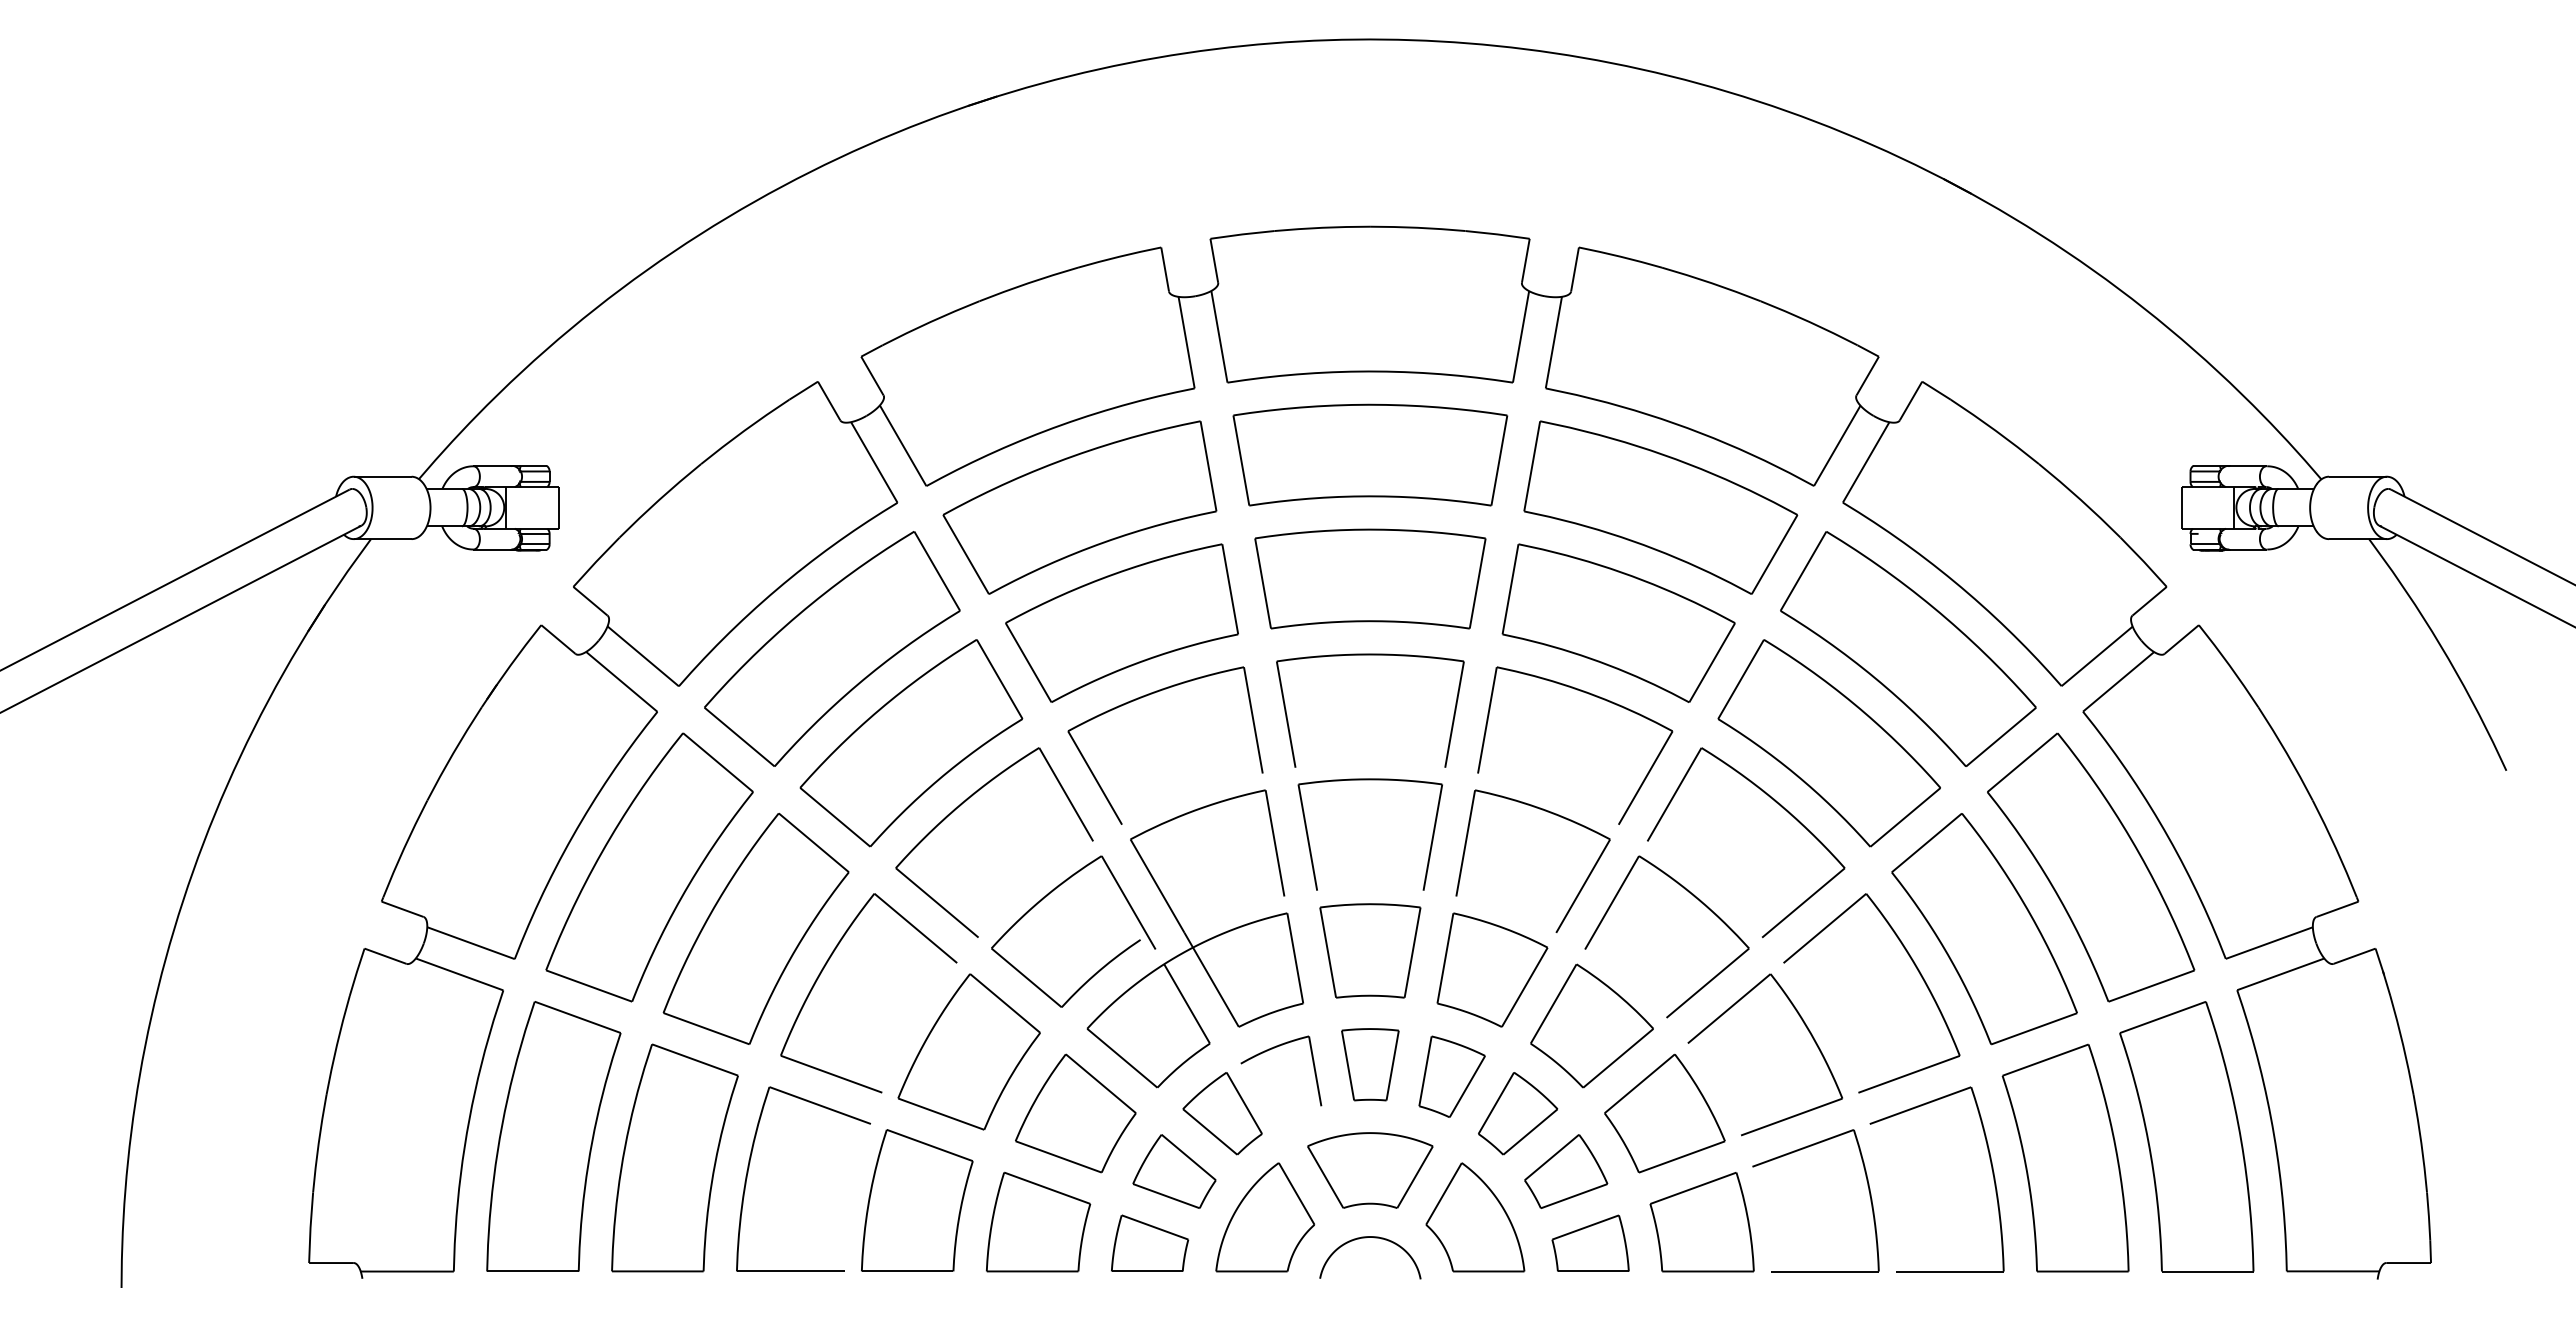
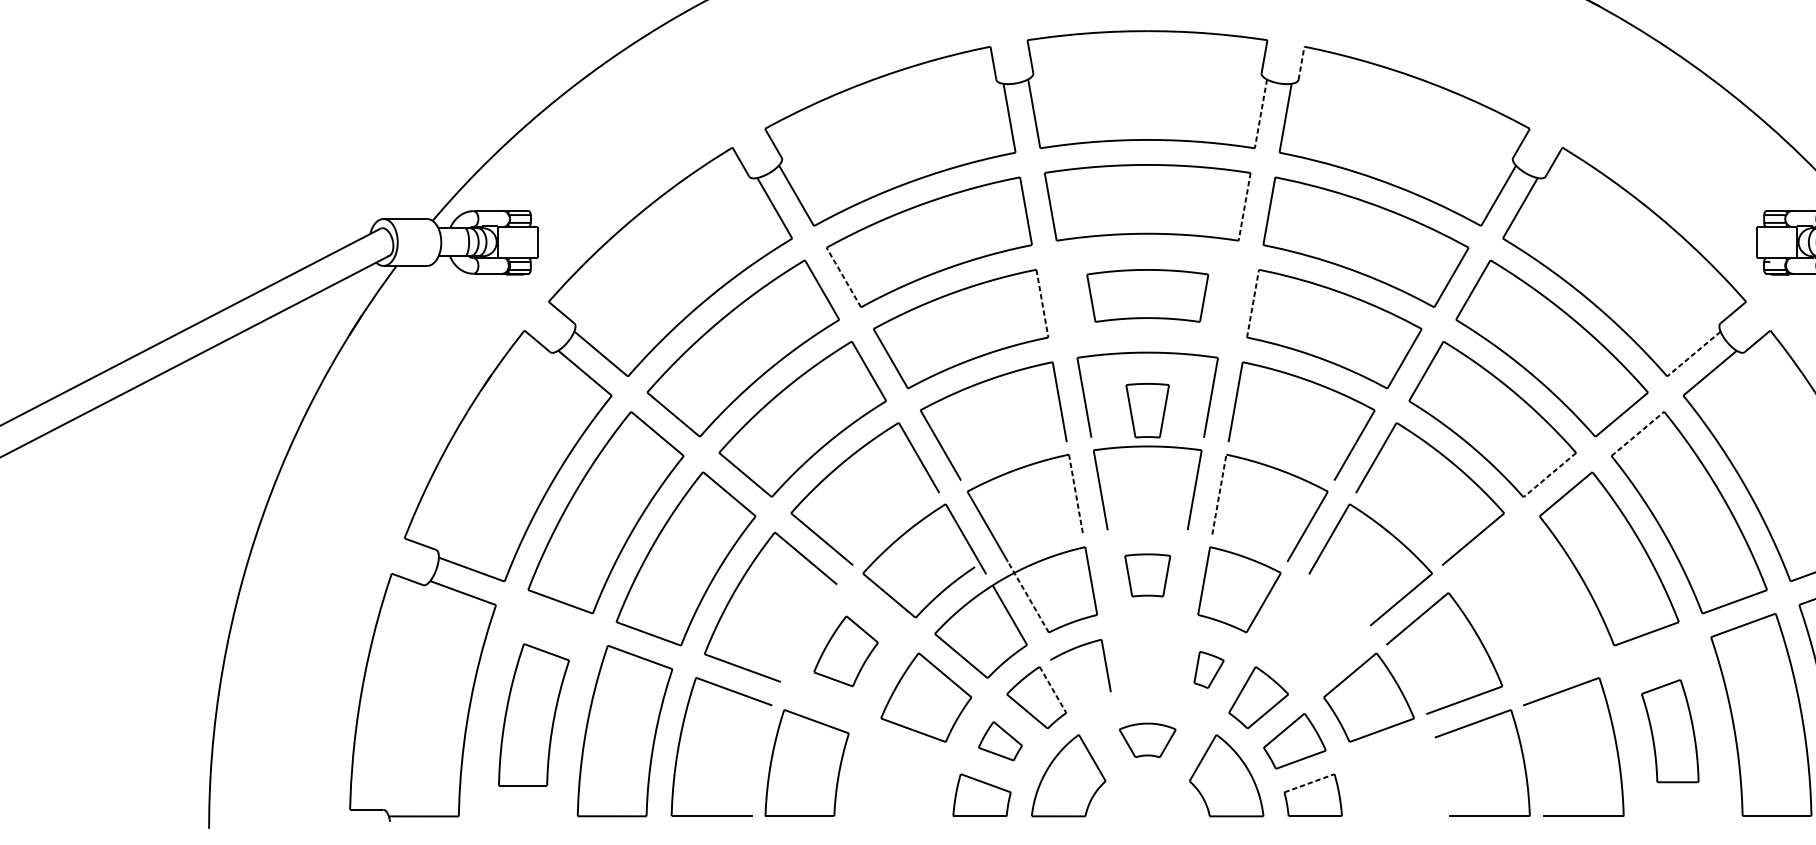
line: (1575, 269) -> (1301, 63), solid -> dashed
line: (1520, 337) -> (1260, 114), solid -> dashed
line: (1499, 460) -> (1244, 206), solid -> dashed
line: (966, 554) -> (844, 277), solid -> dashed
part: (1370, 578) -> (1147, 295), size x0.7
line: (1230, 589) -> (1042, 303), solid -> dashed
line: (1510, 589) -> (1253, 303), solid -> dashed
line: (2096, 656) -> (1693, 354), solid -> dashed
line: (2022, 762) -> (1637, 433), solid -> dashed
line: (1905, 817) -> (1549, 475), solid -> dashed
line: (1275, 843) -> (1076, 494), solid -> dashed
line: (1465, 843) -> (1219, 494), solid -> dashed
part: (1370, 950) -> (1147, 575), size x0.6
part: (1916, 969) -> (1558, 589), removed
line: (1211, 979) -> (1028, 596), solid -> dashed
part: (1591, 1025) -> (1313, 631), removed
part: (968, 1051) -> (845, 651), size x0.6
part: (1370, 1064) -> (1147, 410), moved
part: (1451, 1076) -> (1208, 669), size x0.6
line: (1244, 1103) -> (1053, 690), solid -> dashed
part: (553, 1136) -> (533, 714), size x0.7
part: (2065, 1157) -> (1670, 730), size x0.6
part: (1370, 1170) -> (1147, 740), size x0.6
part: (1174, 1171) -> (1000, 741), size x0.7
part: (1038, 1221) -> (898, 778), removed
part: (1701, 1222) -> (1396, 779), removed
line: (1586, 1227) -> (1310, 783), solid -> dashed
curve: (1366, 1238) -> (1144, 791), removed

